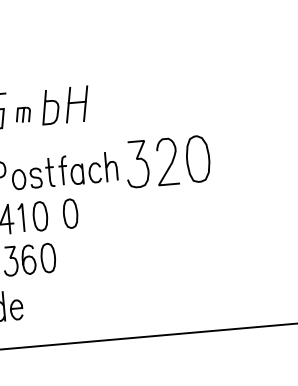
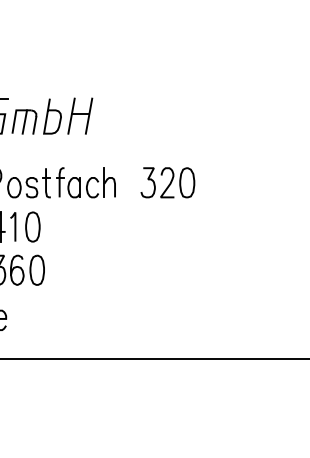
part: (23, 114) -> (24, 121), size x1.67
part: (167, 161) -> (167, 182), size x0.62
part: (70, 213) -> (63, 226), removed

